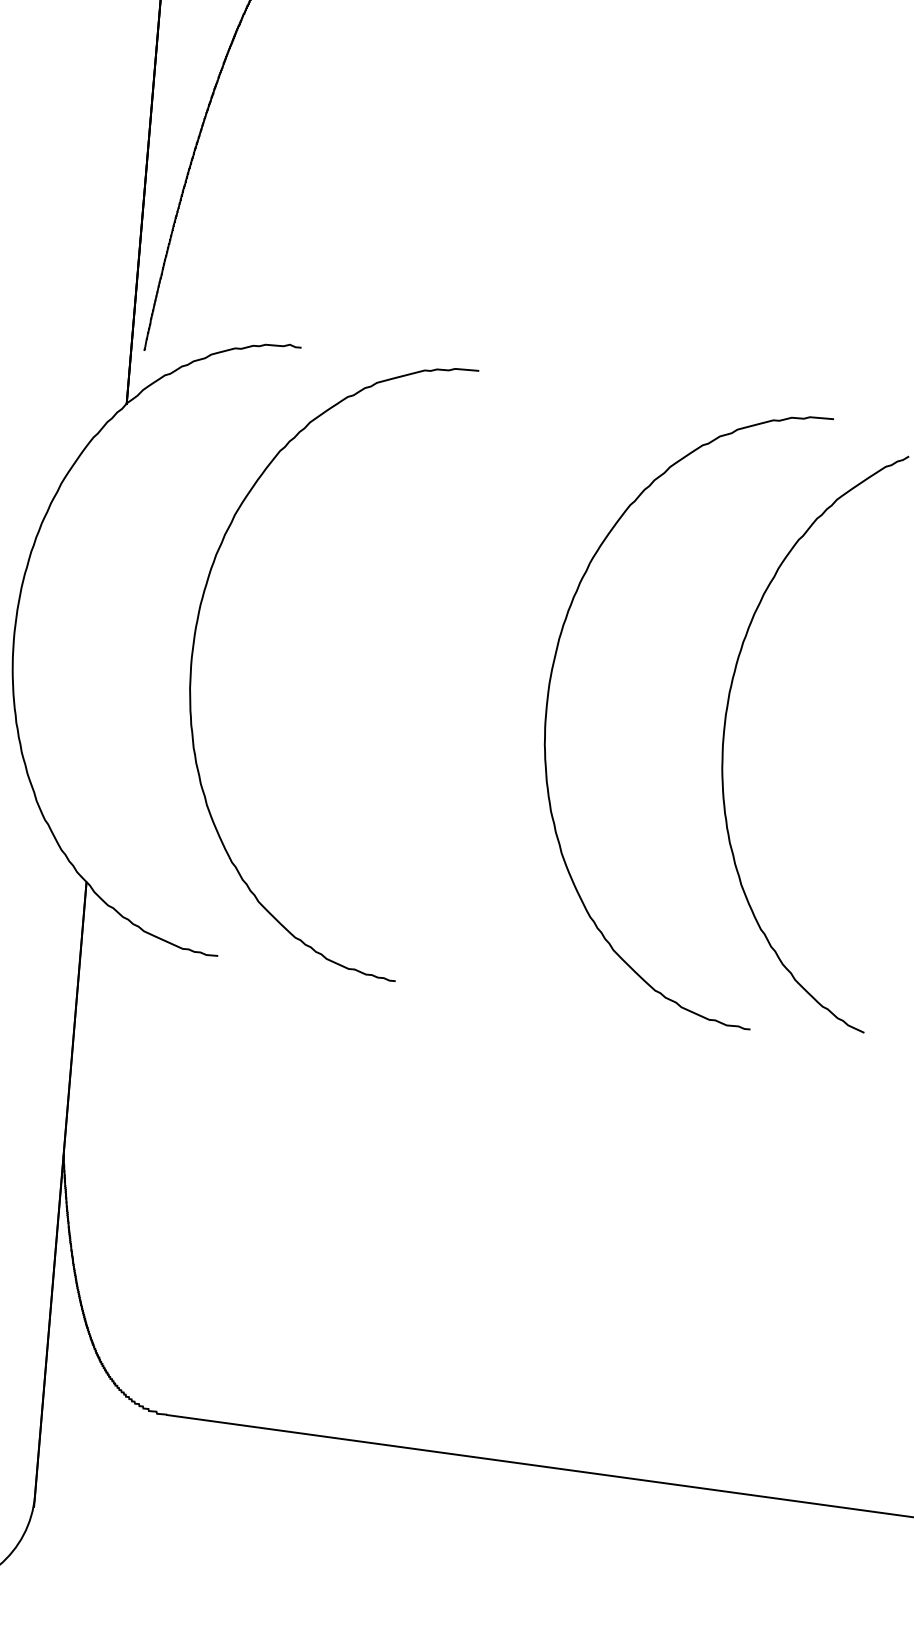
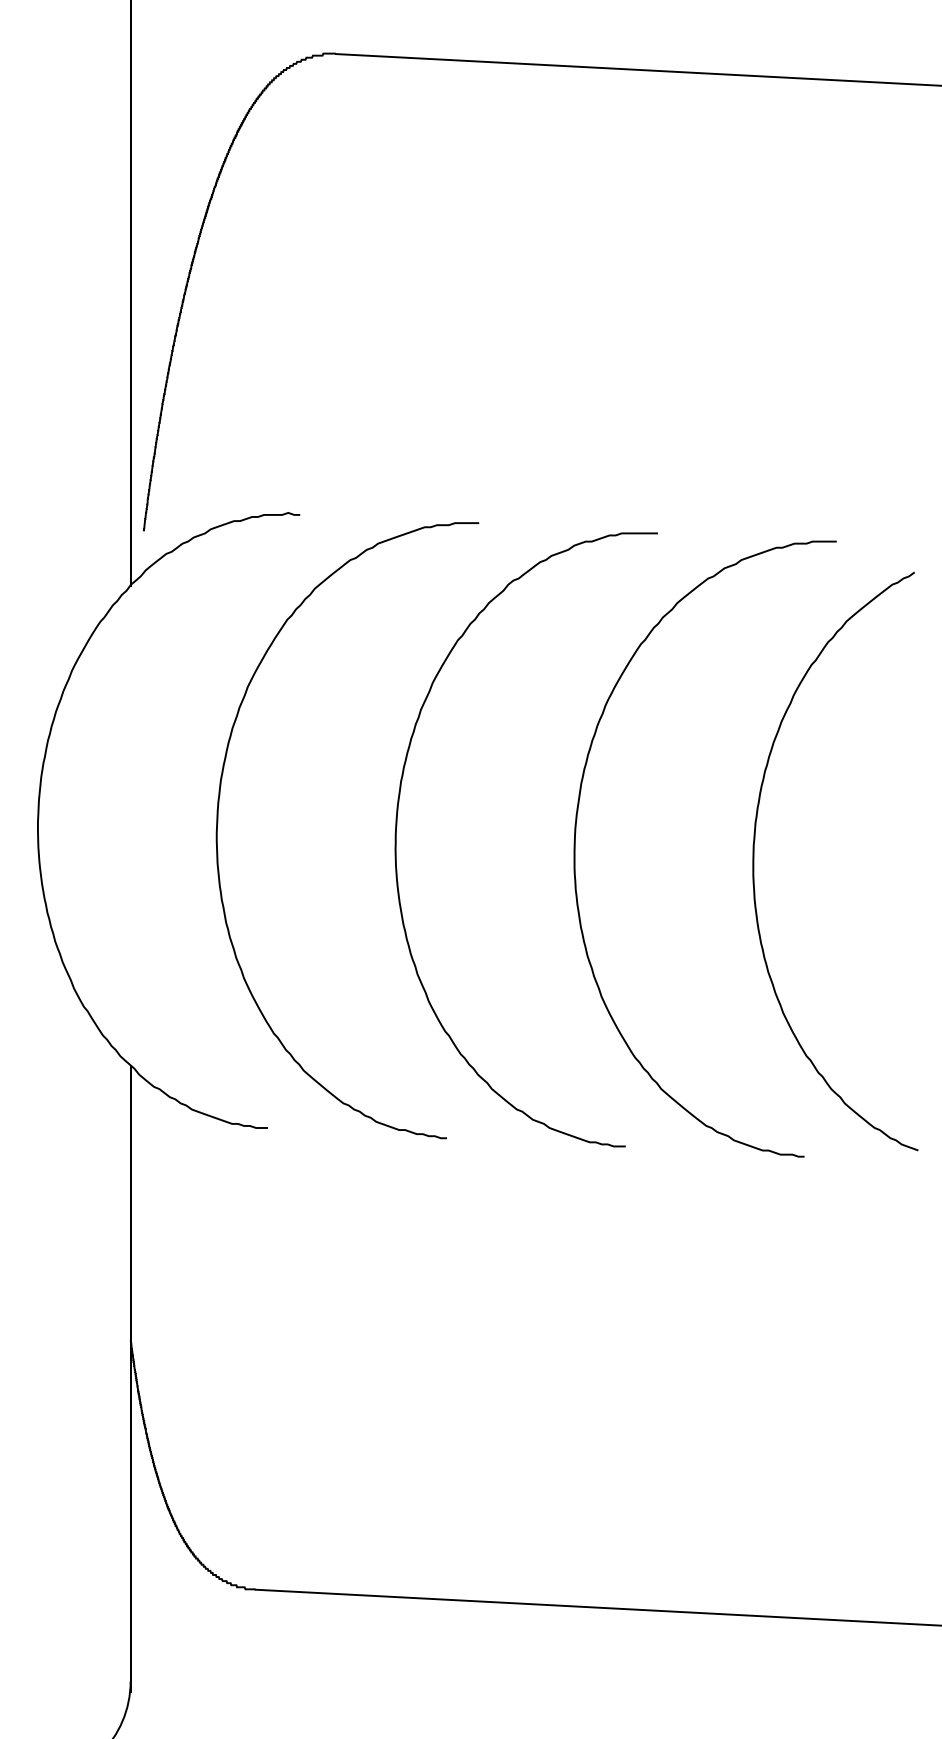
curve: (372, 666) -> (397, 826), added

